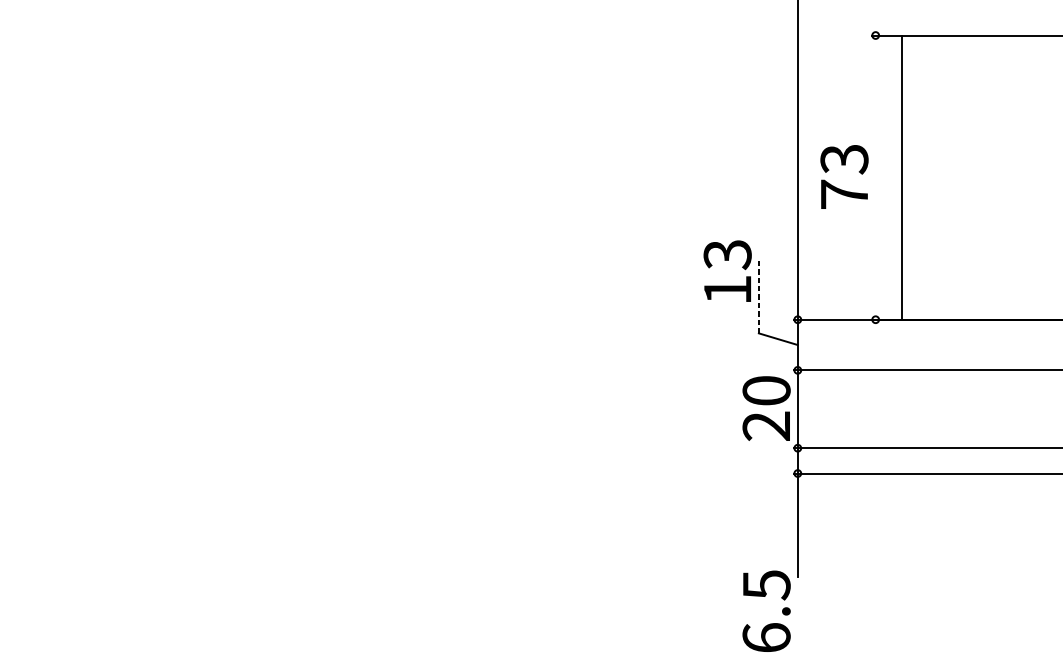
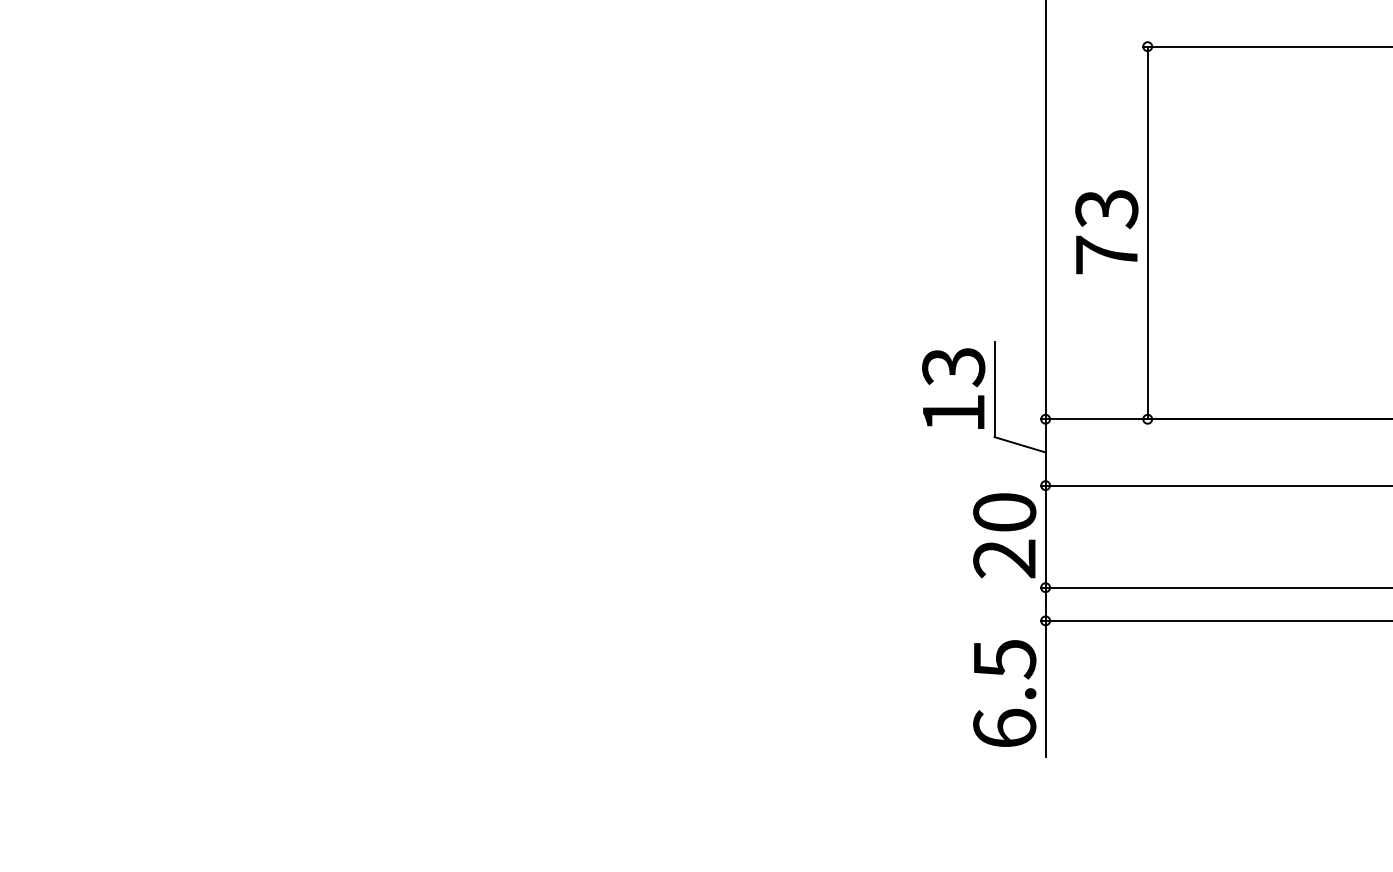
line: (902, 177) -> (1147, 232), moved
text: (727, 271) -> (953, 388), moved
line: (758, 297) -> (994, 389), dashed -> solid
text: (766, 611) -> (1004, 693), moved

